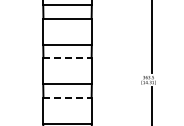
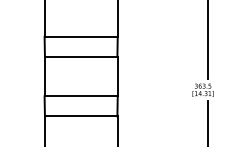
line: (68, 58) -> (82, 57), dashed -> solid
line: (68, 97) -> (82, 116), dashed -> solid

